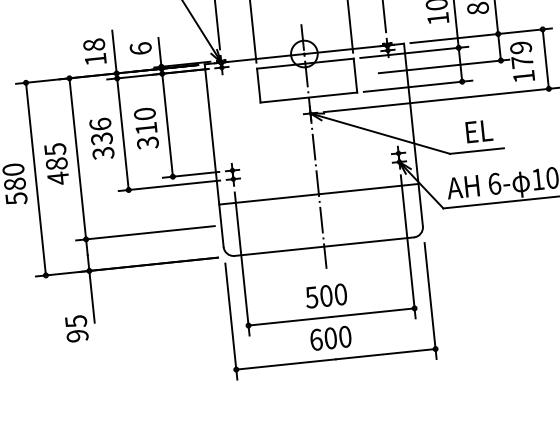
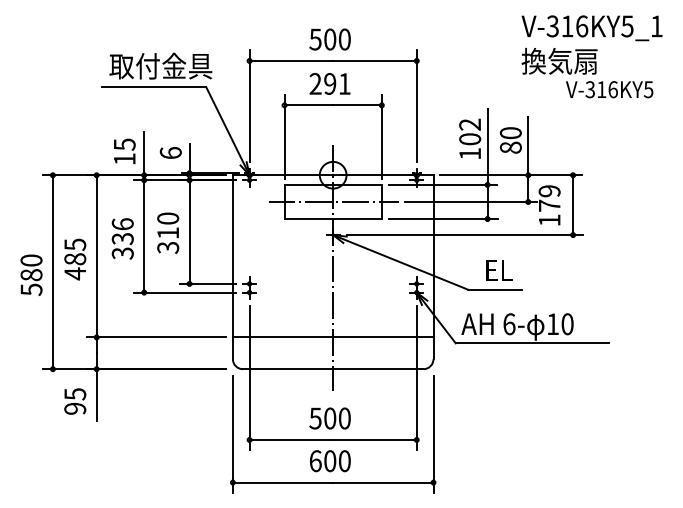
text: (93, 44) -> (124, 144), 18 -> 15
line: (307, 81) -> (333, 202), added
line: (318, 194) -> (332, 337), moved
text: (77, 328) -> (75, 401), moved

